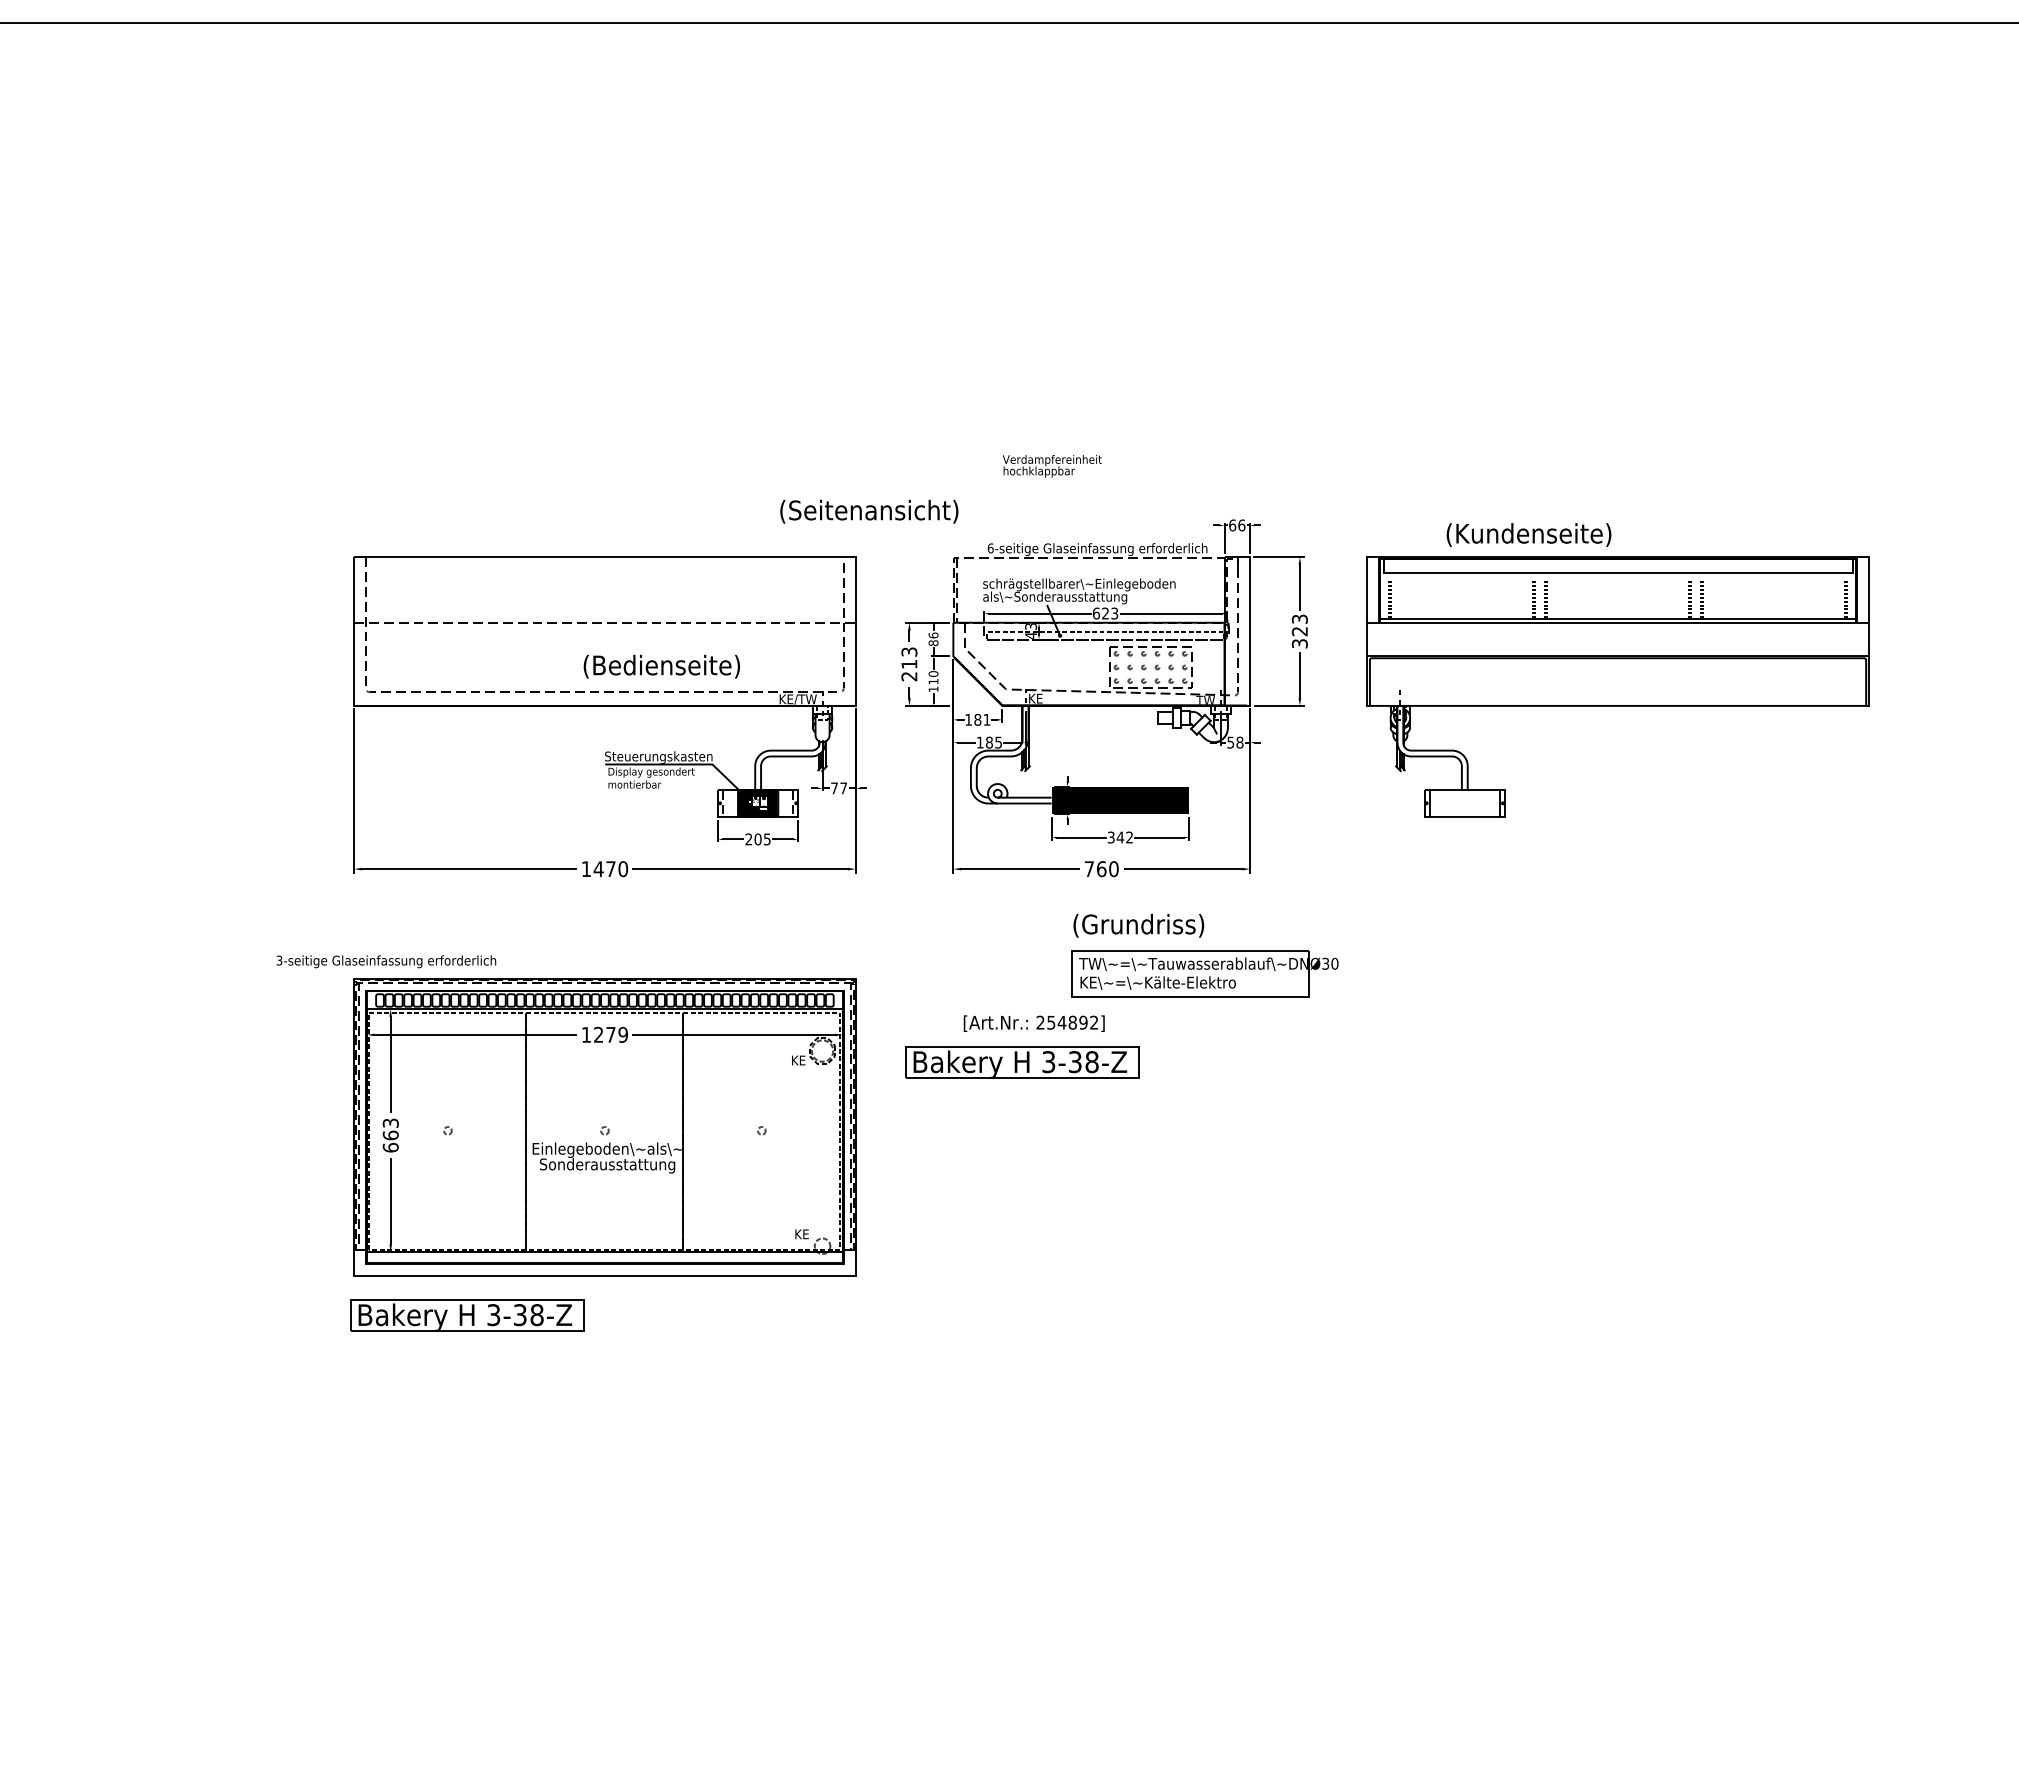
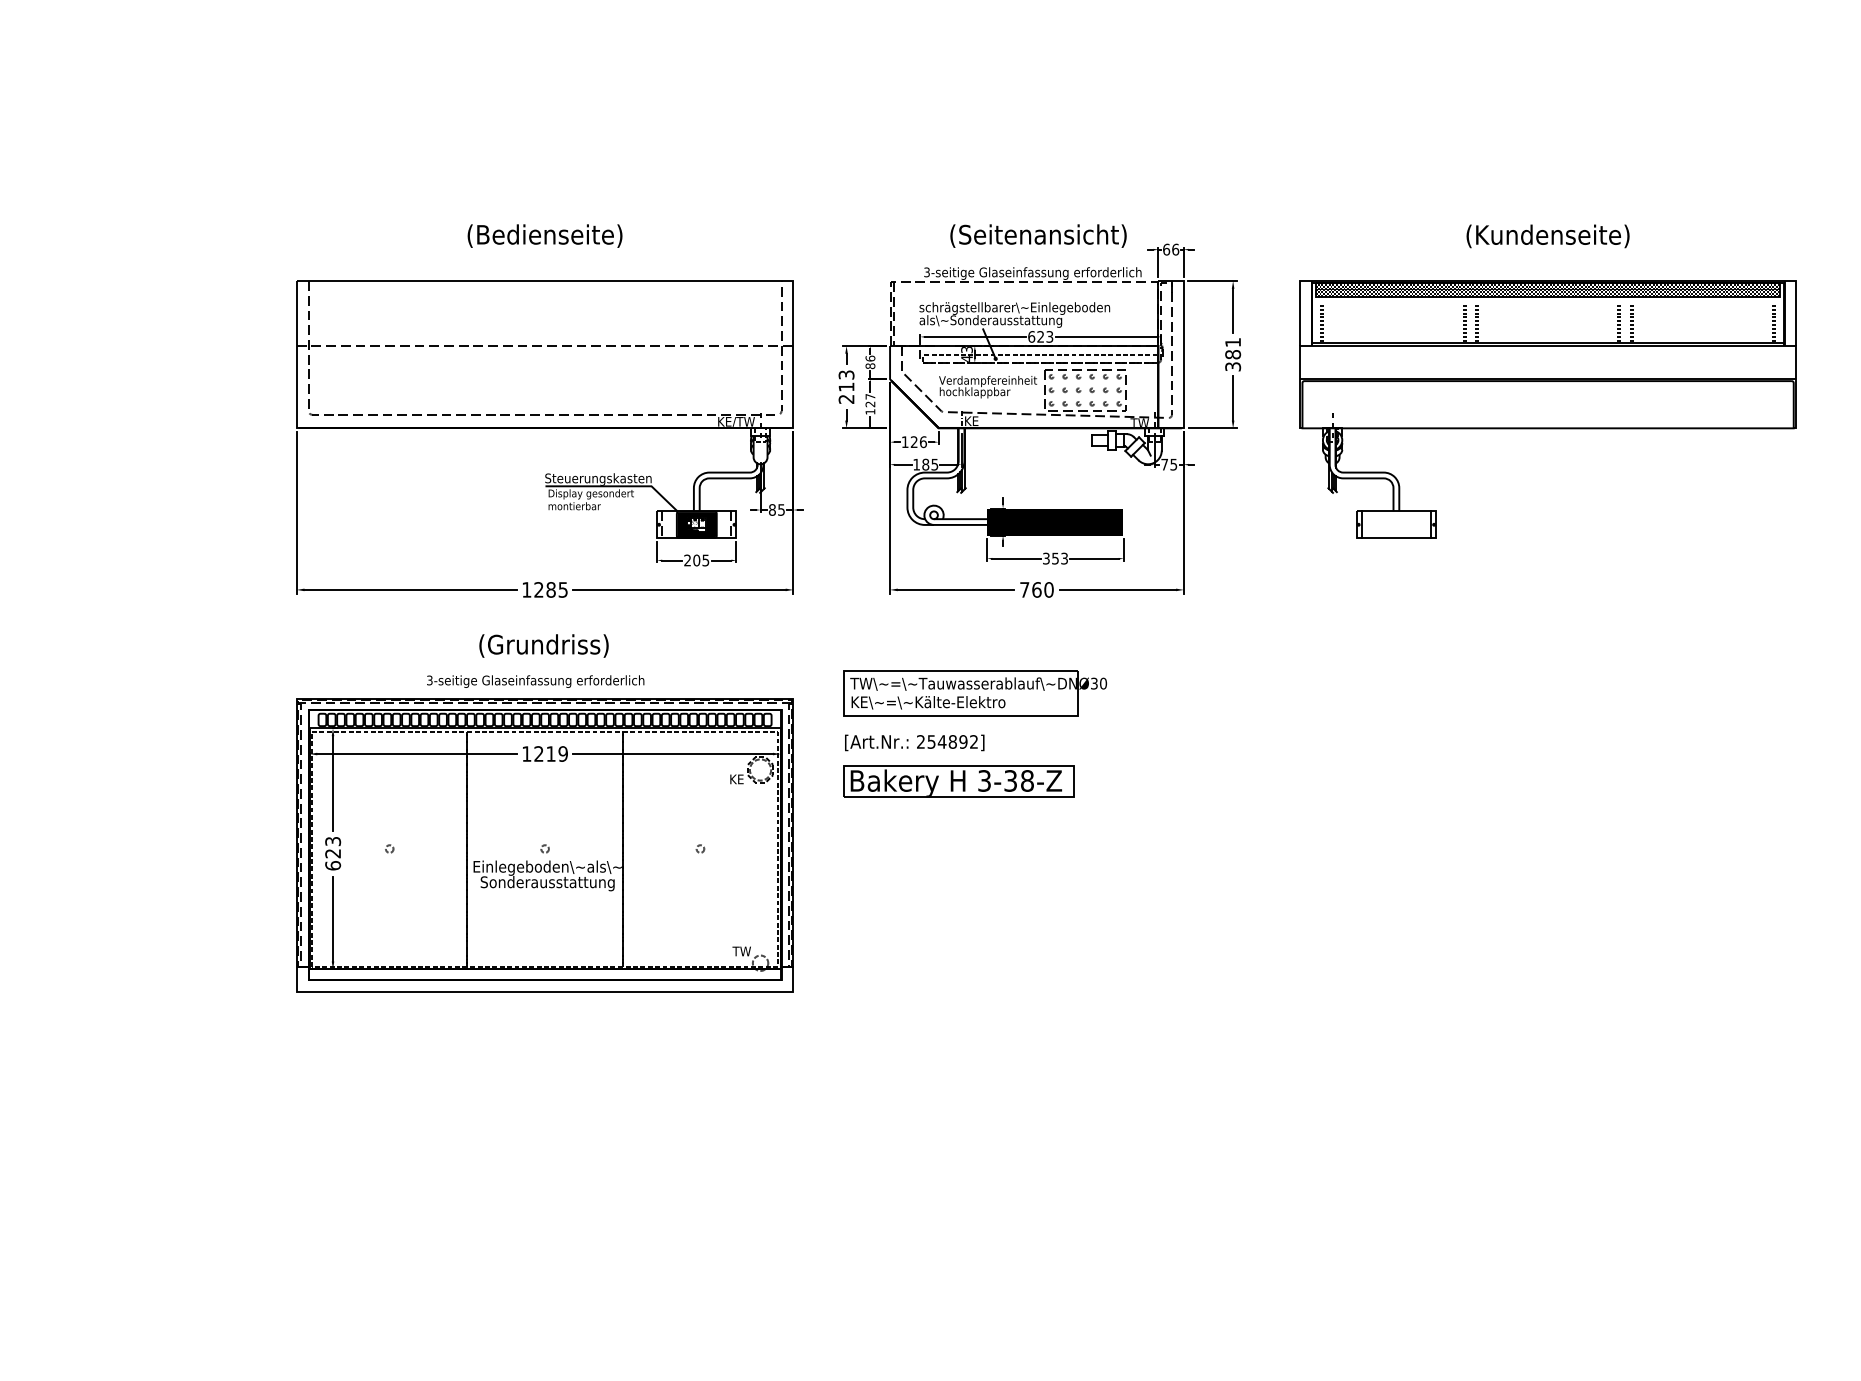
text: (1052, 466) -> (988, 387), moved
text: (869, 511) -> (1038, 235), moved
text: (1528, 534) -> (1547, 235), moved
text: (990, 548) -> (926, 272), 6-seitige -> 3-seitige
hatch: (1617, 565) -> (1547, 289), added
text: (1299, 625) -> (1232, 348), 323 -> 381
text: (661, 666) -> (544, 235), moved
text: (933, 677) -> (870, 400), 110 -> 127
text: (982, 719) -> (918, 441), 181 -> 126
text: (1235, 742) -> (1169, 464), 58 -> 75
text: (838, 788) -> (776, 510), 77 -> 85
text: (1124, 837) -> (1059, 558), 342 -> 353
text: (610, 869) -> (550, 590), 1470 -> 1285
text: (1138, 925) -> (543, 645), moved
text: (386, 961) -> (535, 681), moved
part: (1204, 973) -> (974, 693), moved
text: (1033, 1023) -> (913, 742), moved
text: (610, 1034) -> (550, 753), 1279 -> 1219
text: (390, 1135) -> (332, 853), 663 -> 623
text: (803, 1234) -> (741, 951), KE -> TW
part: (467, 1315) -> (409, 1031), removed

